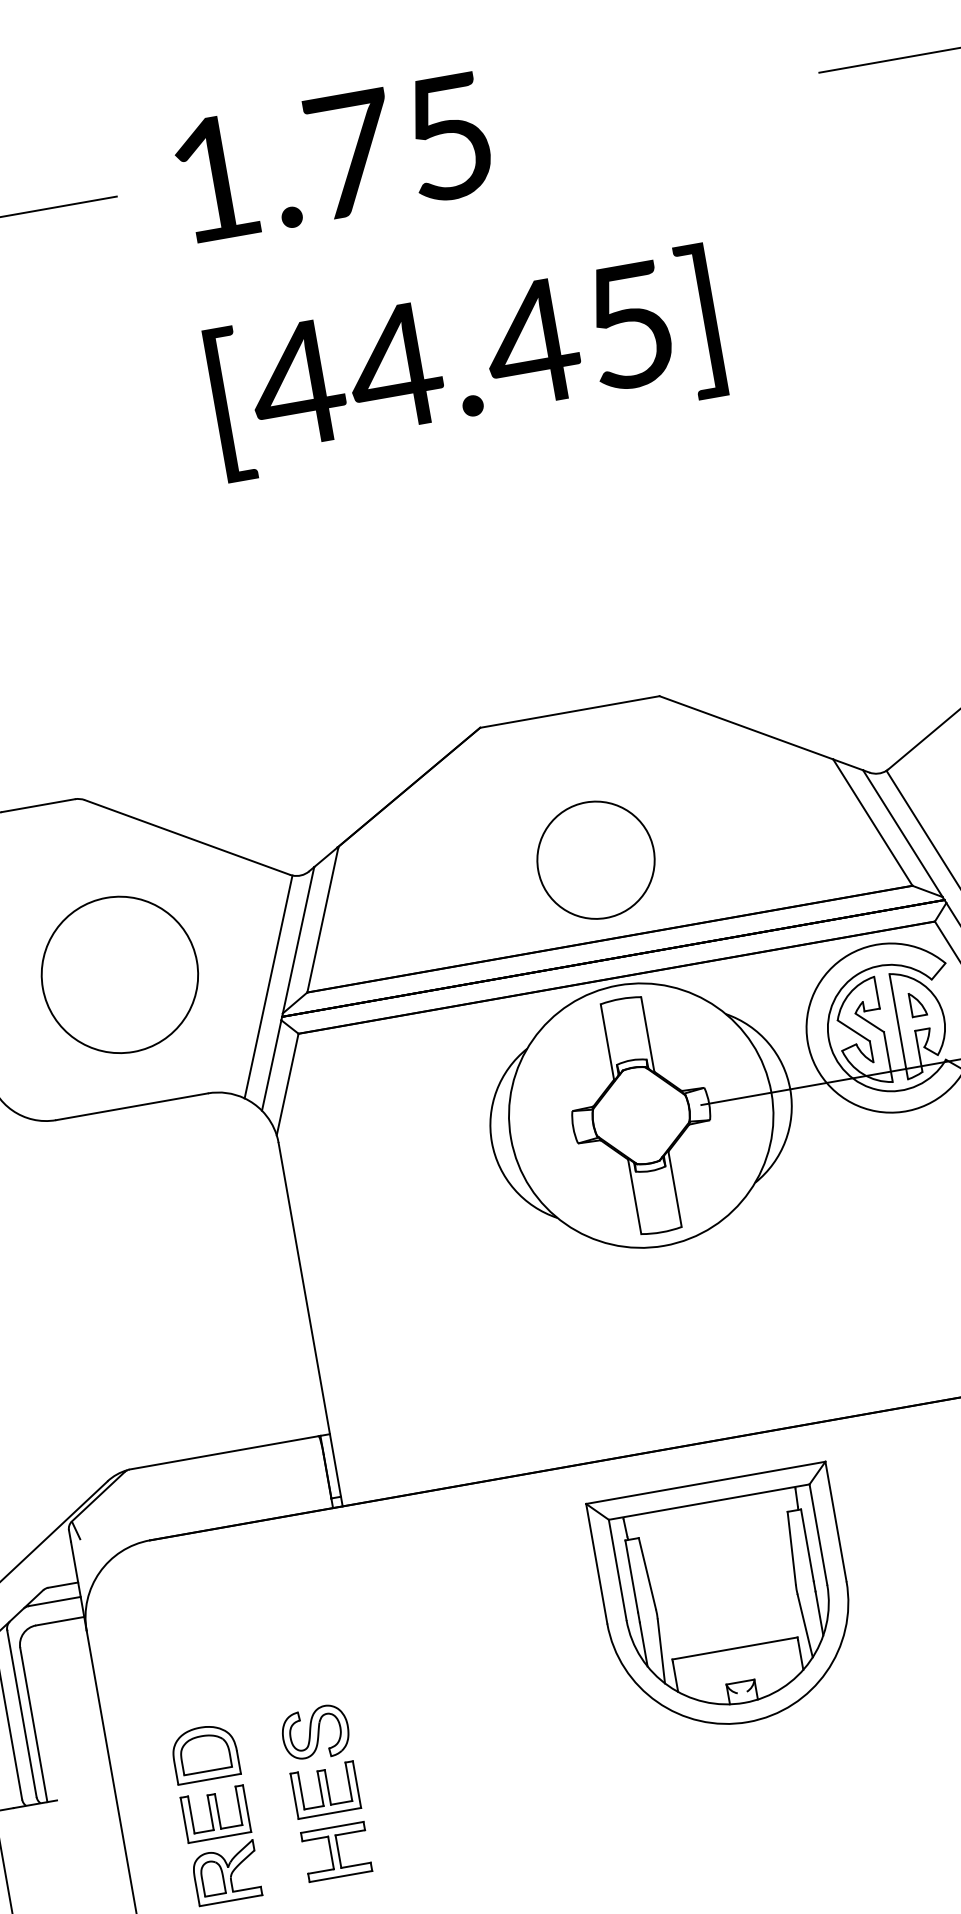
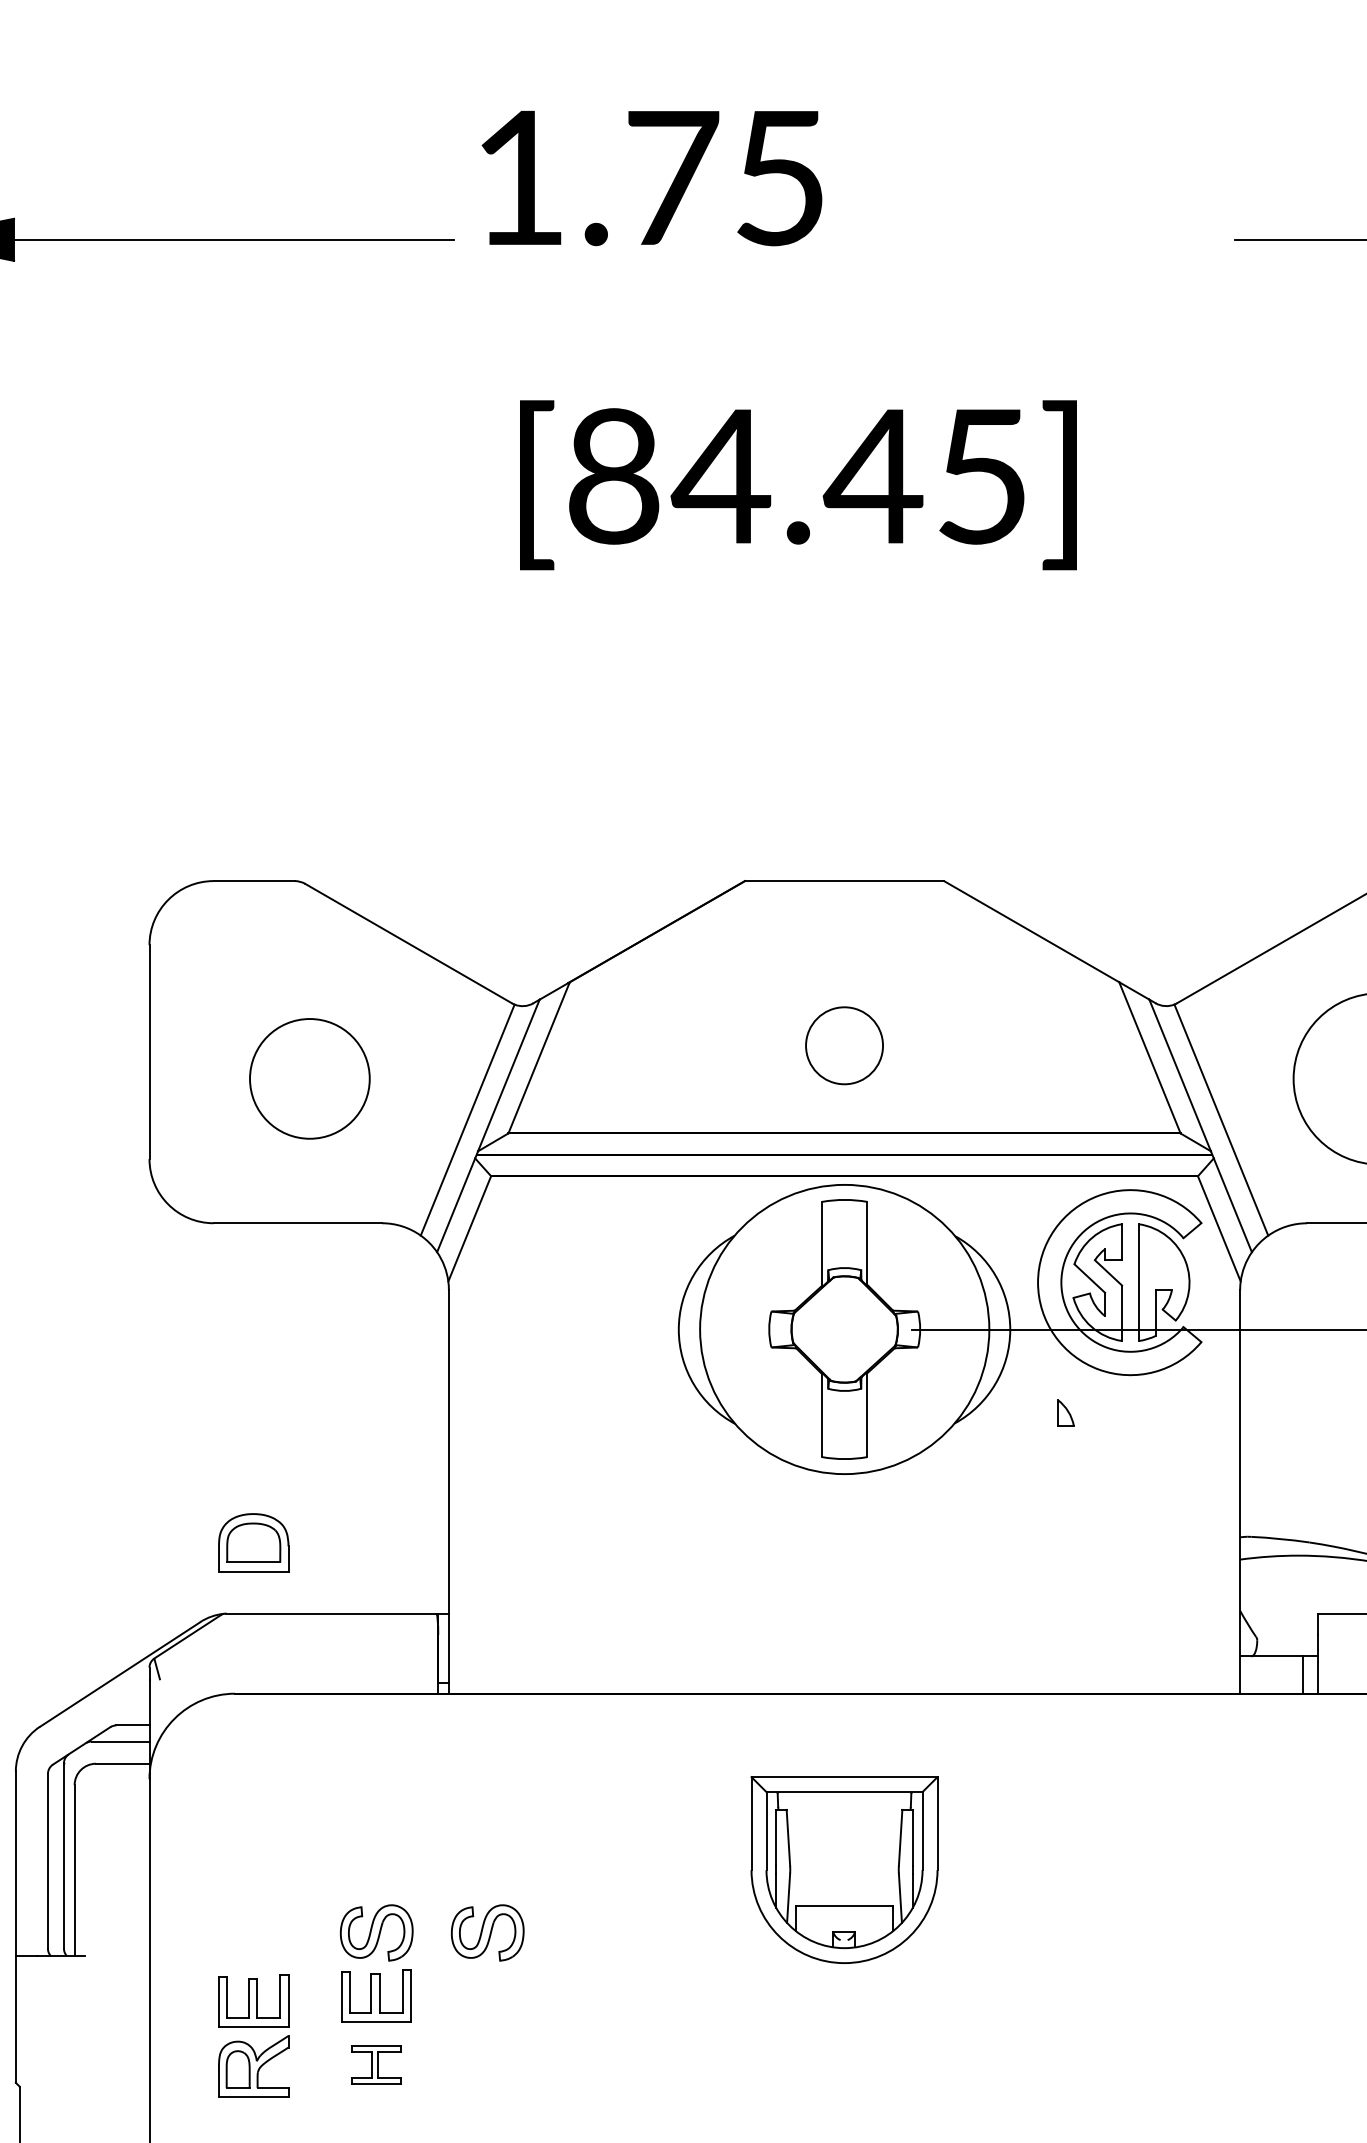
text: (332, 158) -> (651, 178), moved
text: (296, 384) -> (612, 476), [44.45] -> [84.45]
circle: (595, 859) -> (844, 1045), size x0.6
circle: (119, 974) -> (309, 1078), size x0.7
part: (917, 1003) -> (1065, 1412), moved
part: (726, 1601) -> (844, 1869), size x0.7
part: (415, 1715) -> (487, 1932), added
part: (204, 1753) -> (253, 1542), moved
part: (336, 1851) -> (376, 2064), size x0.7

